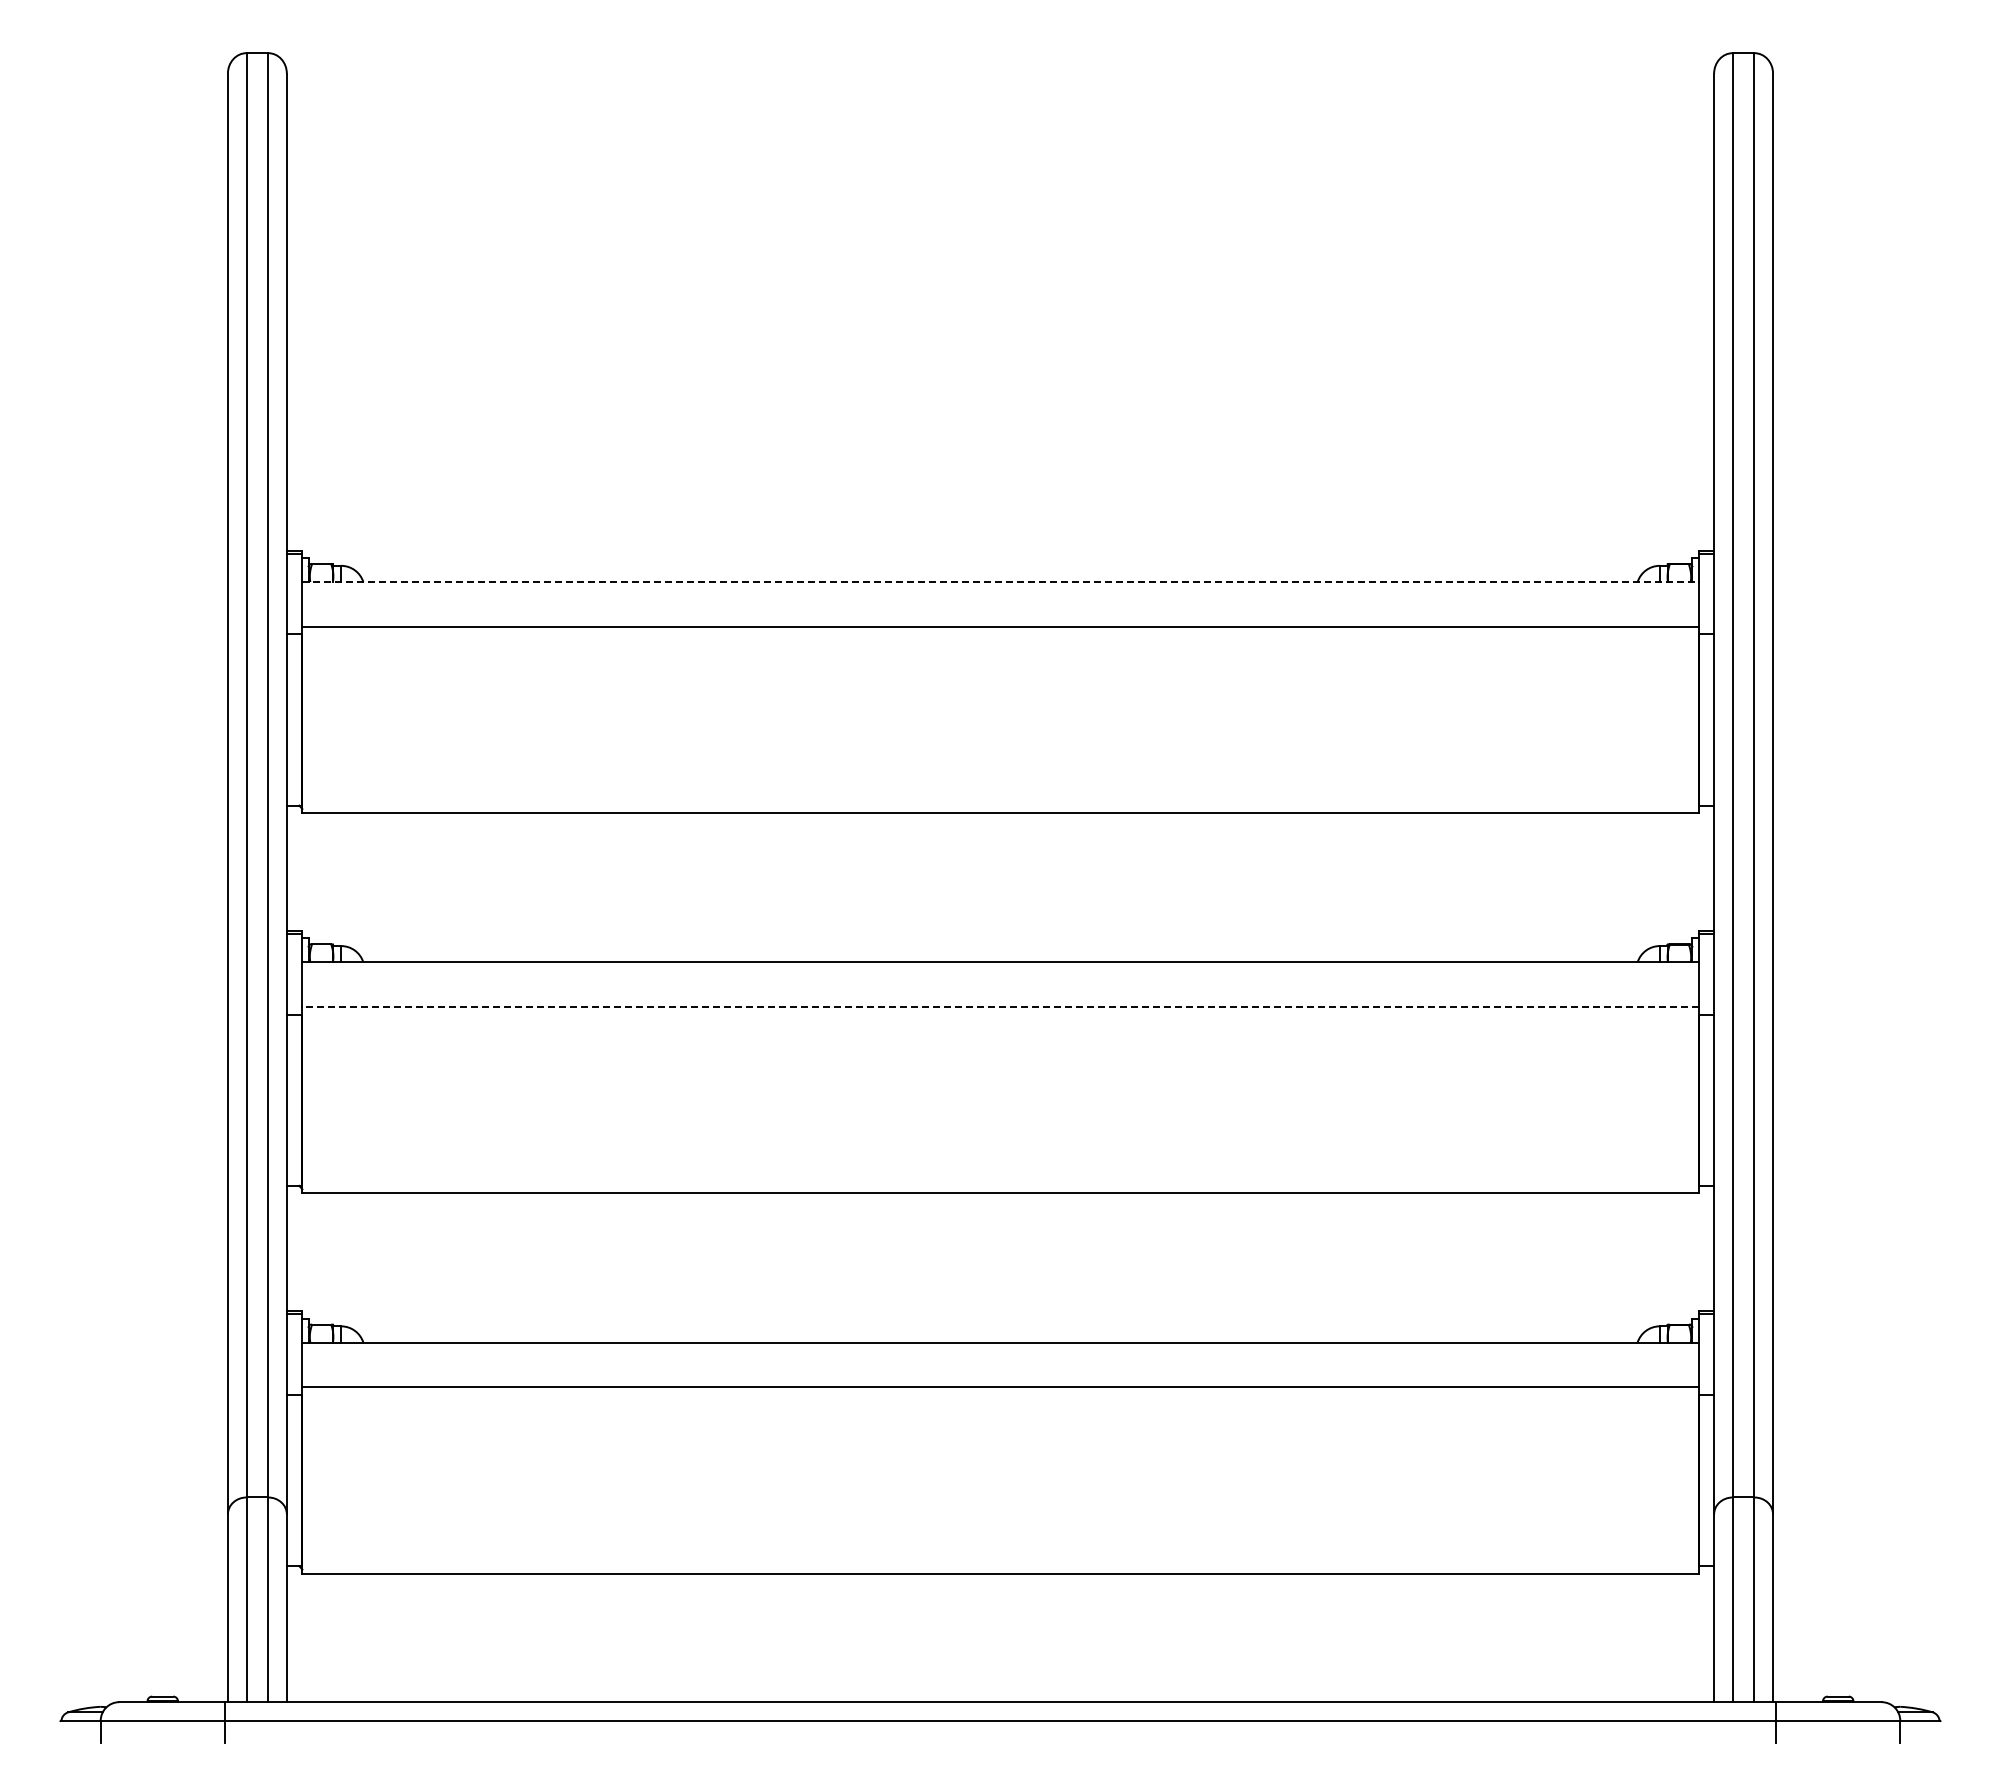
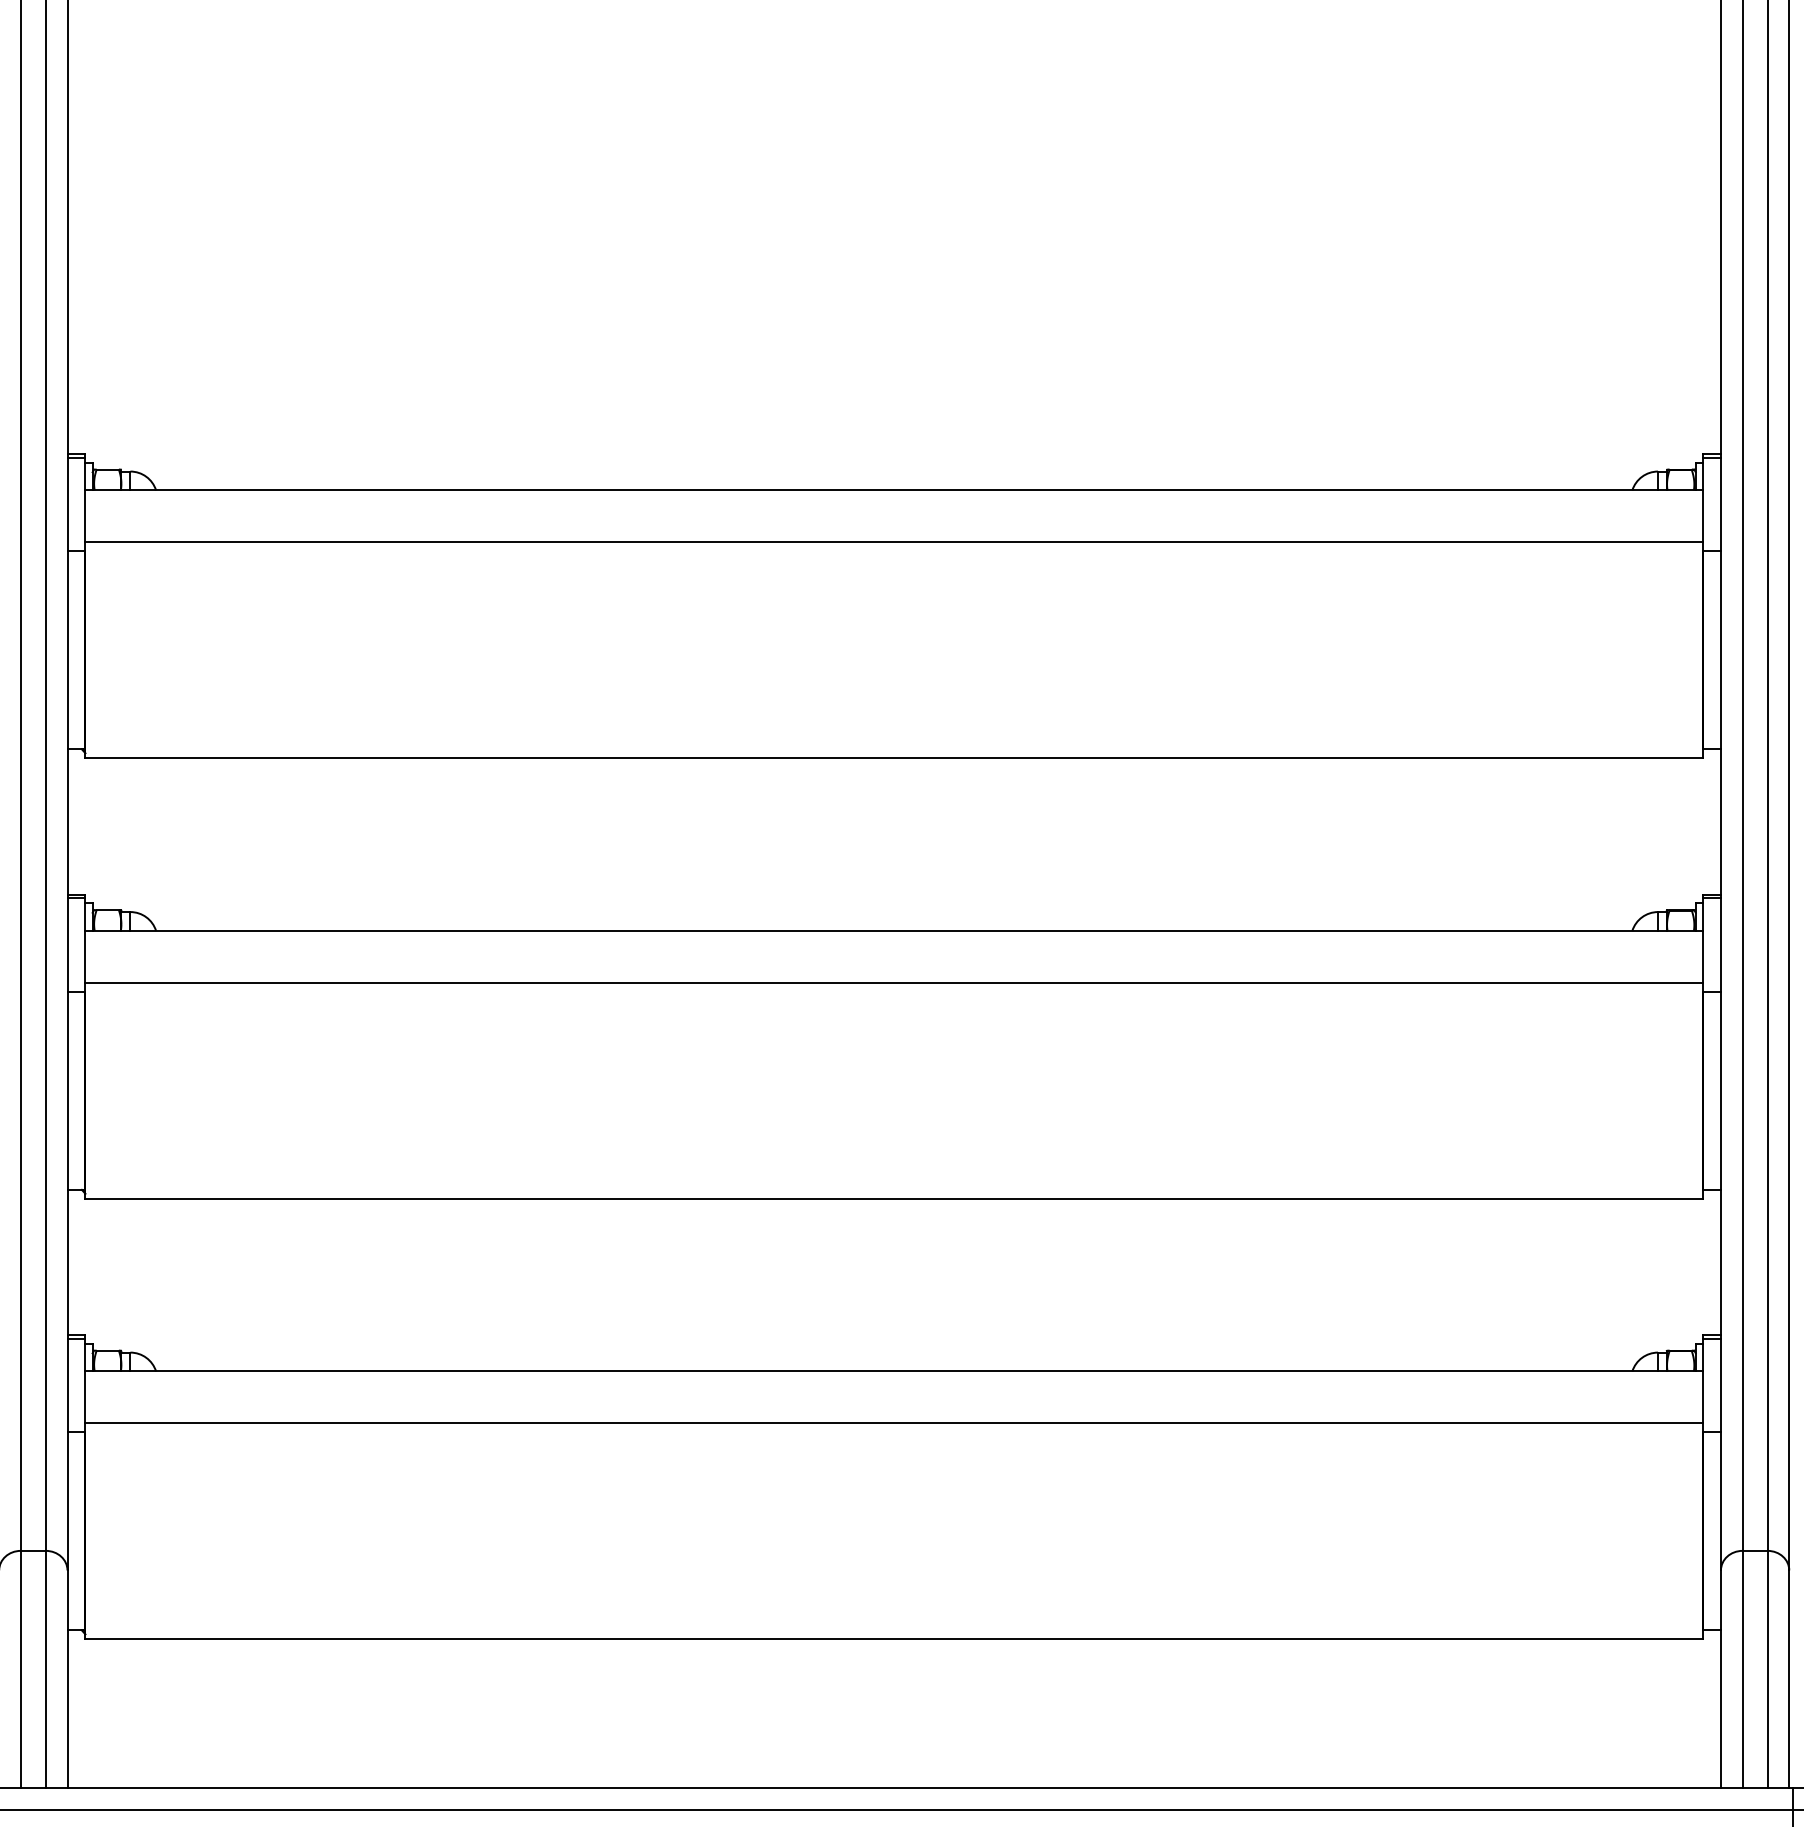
line: (1000, 582) -> (894, 490), dashed -> solid
line: (1000, 1007) -> (894, 983), dashed -> solid

